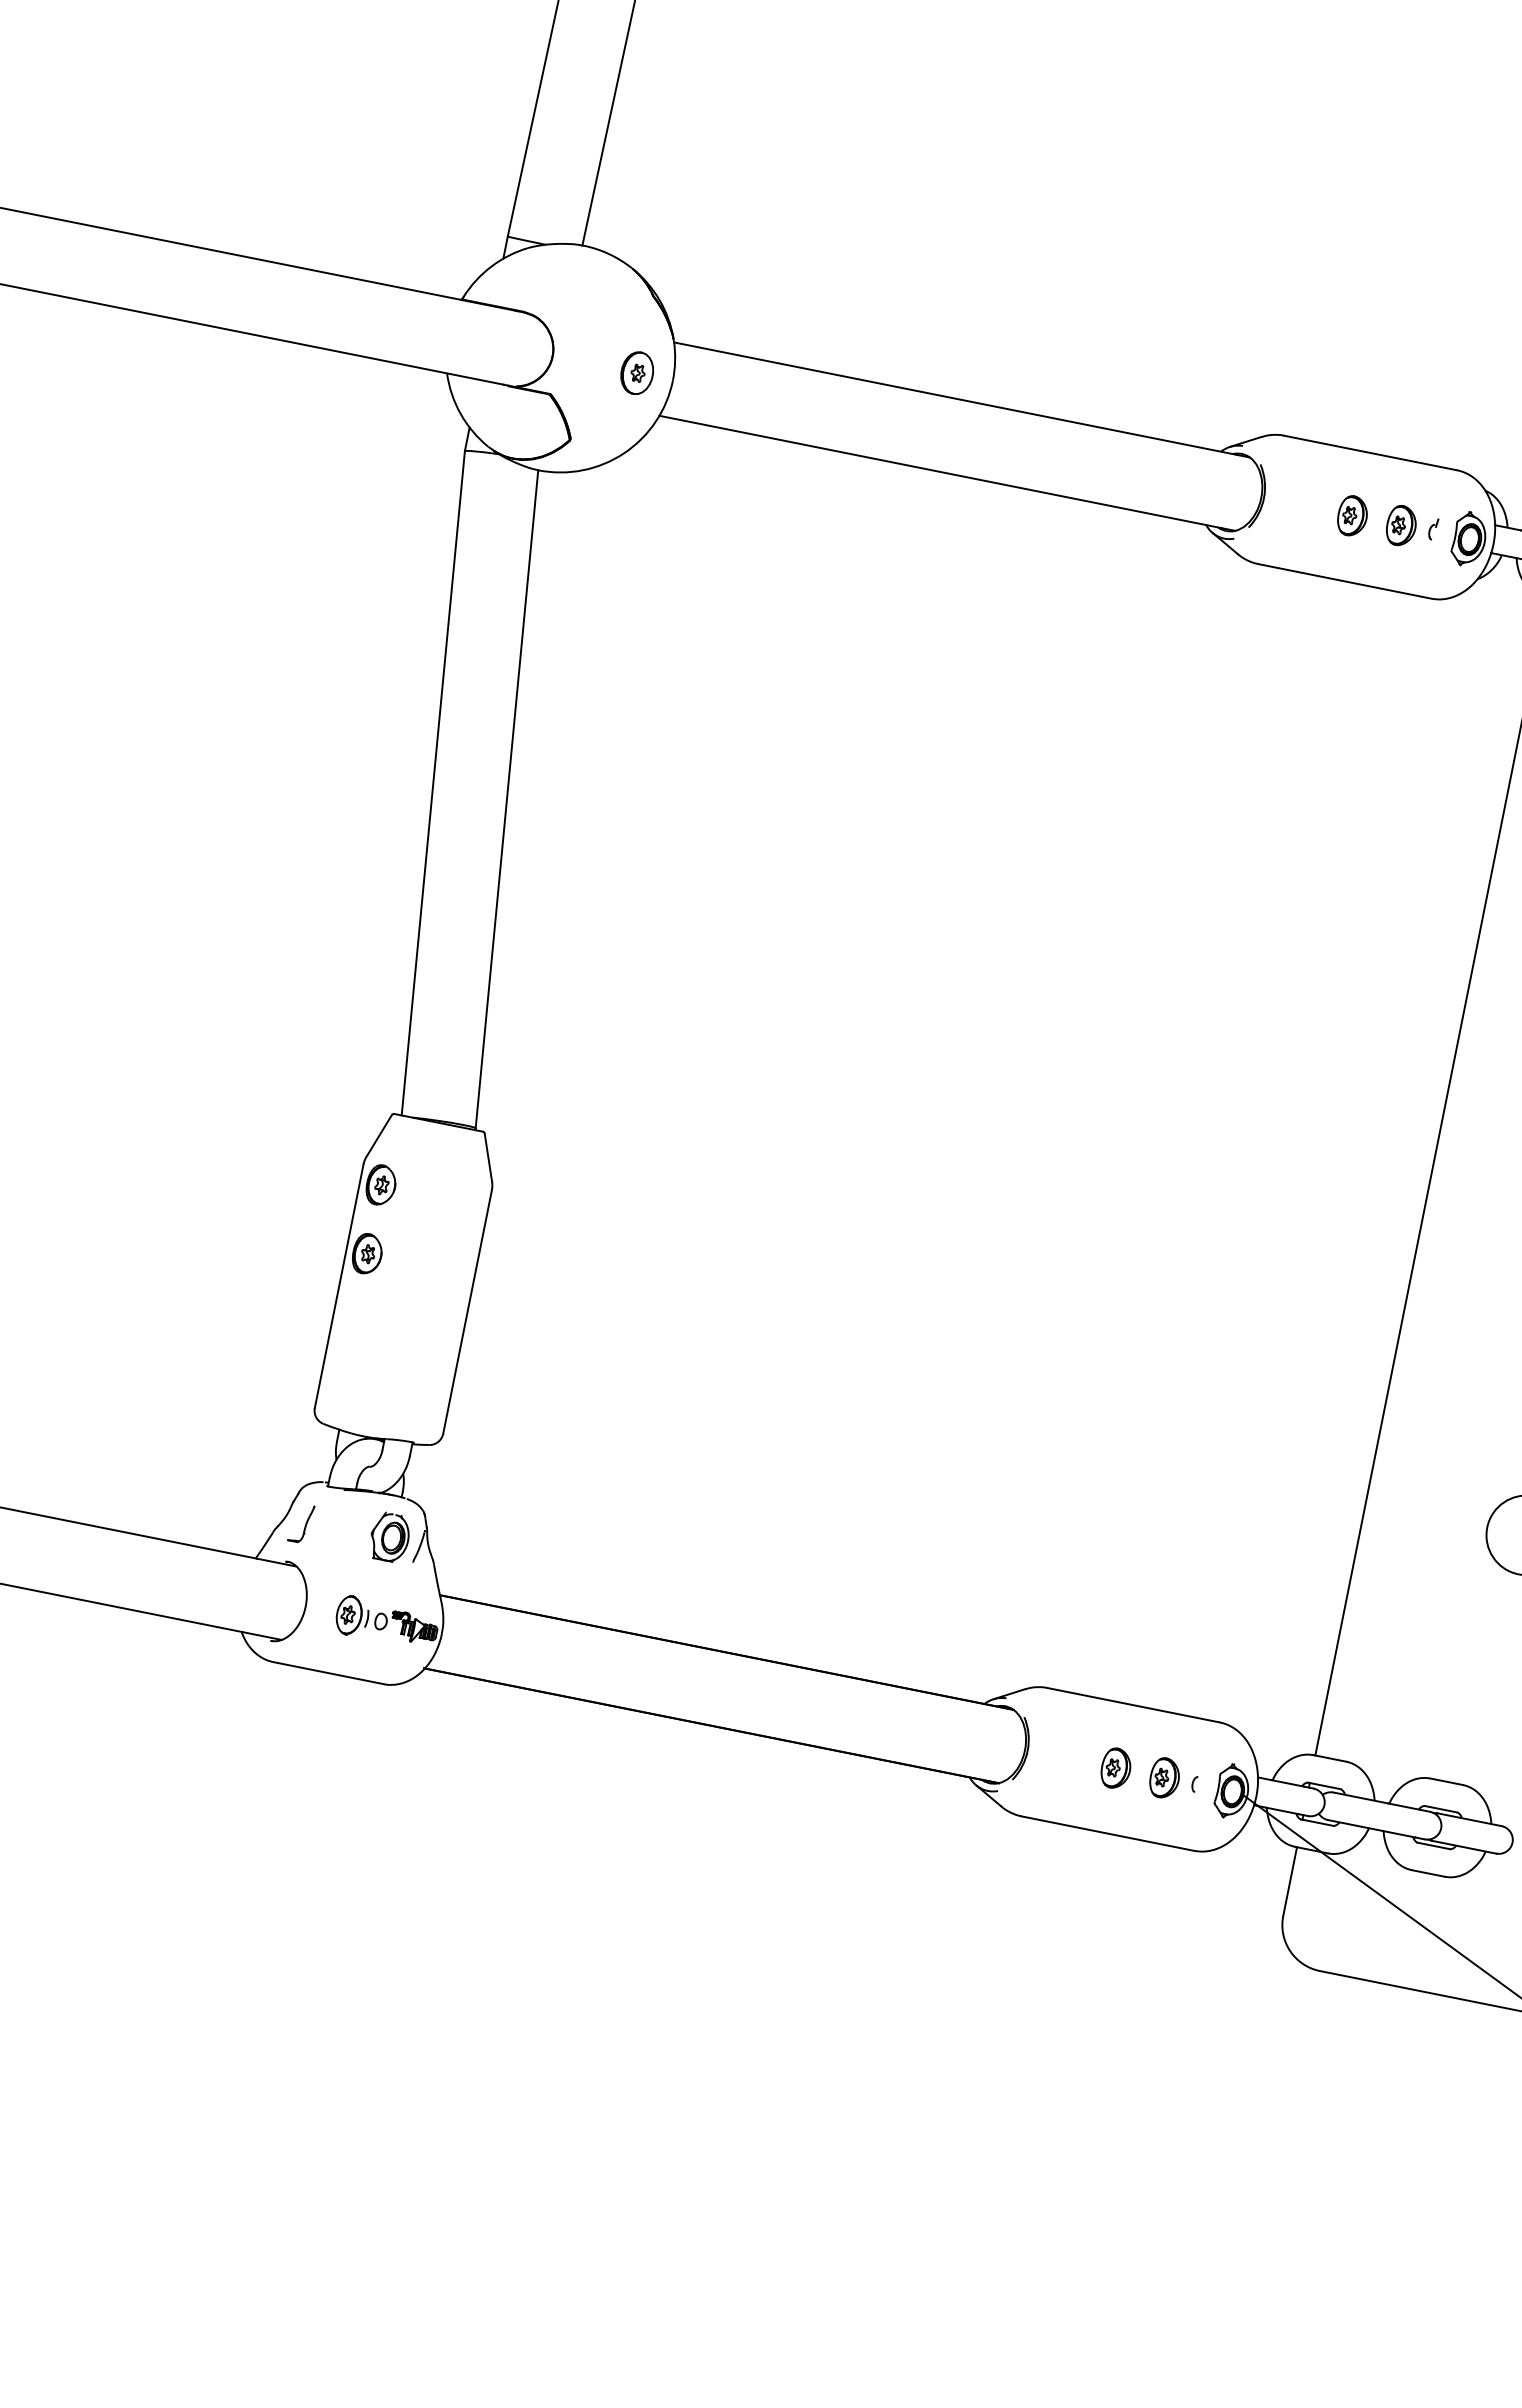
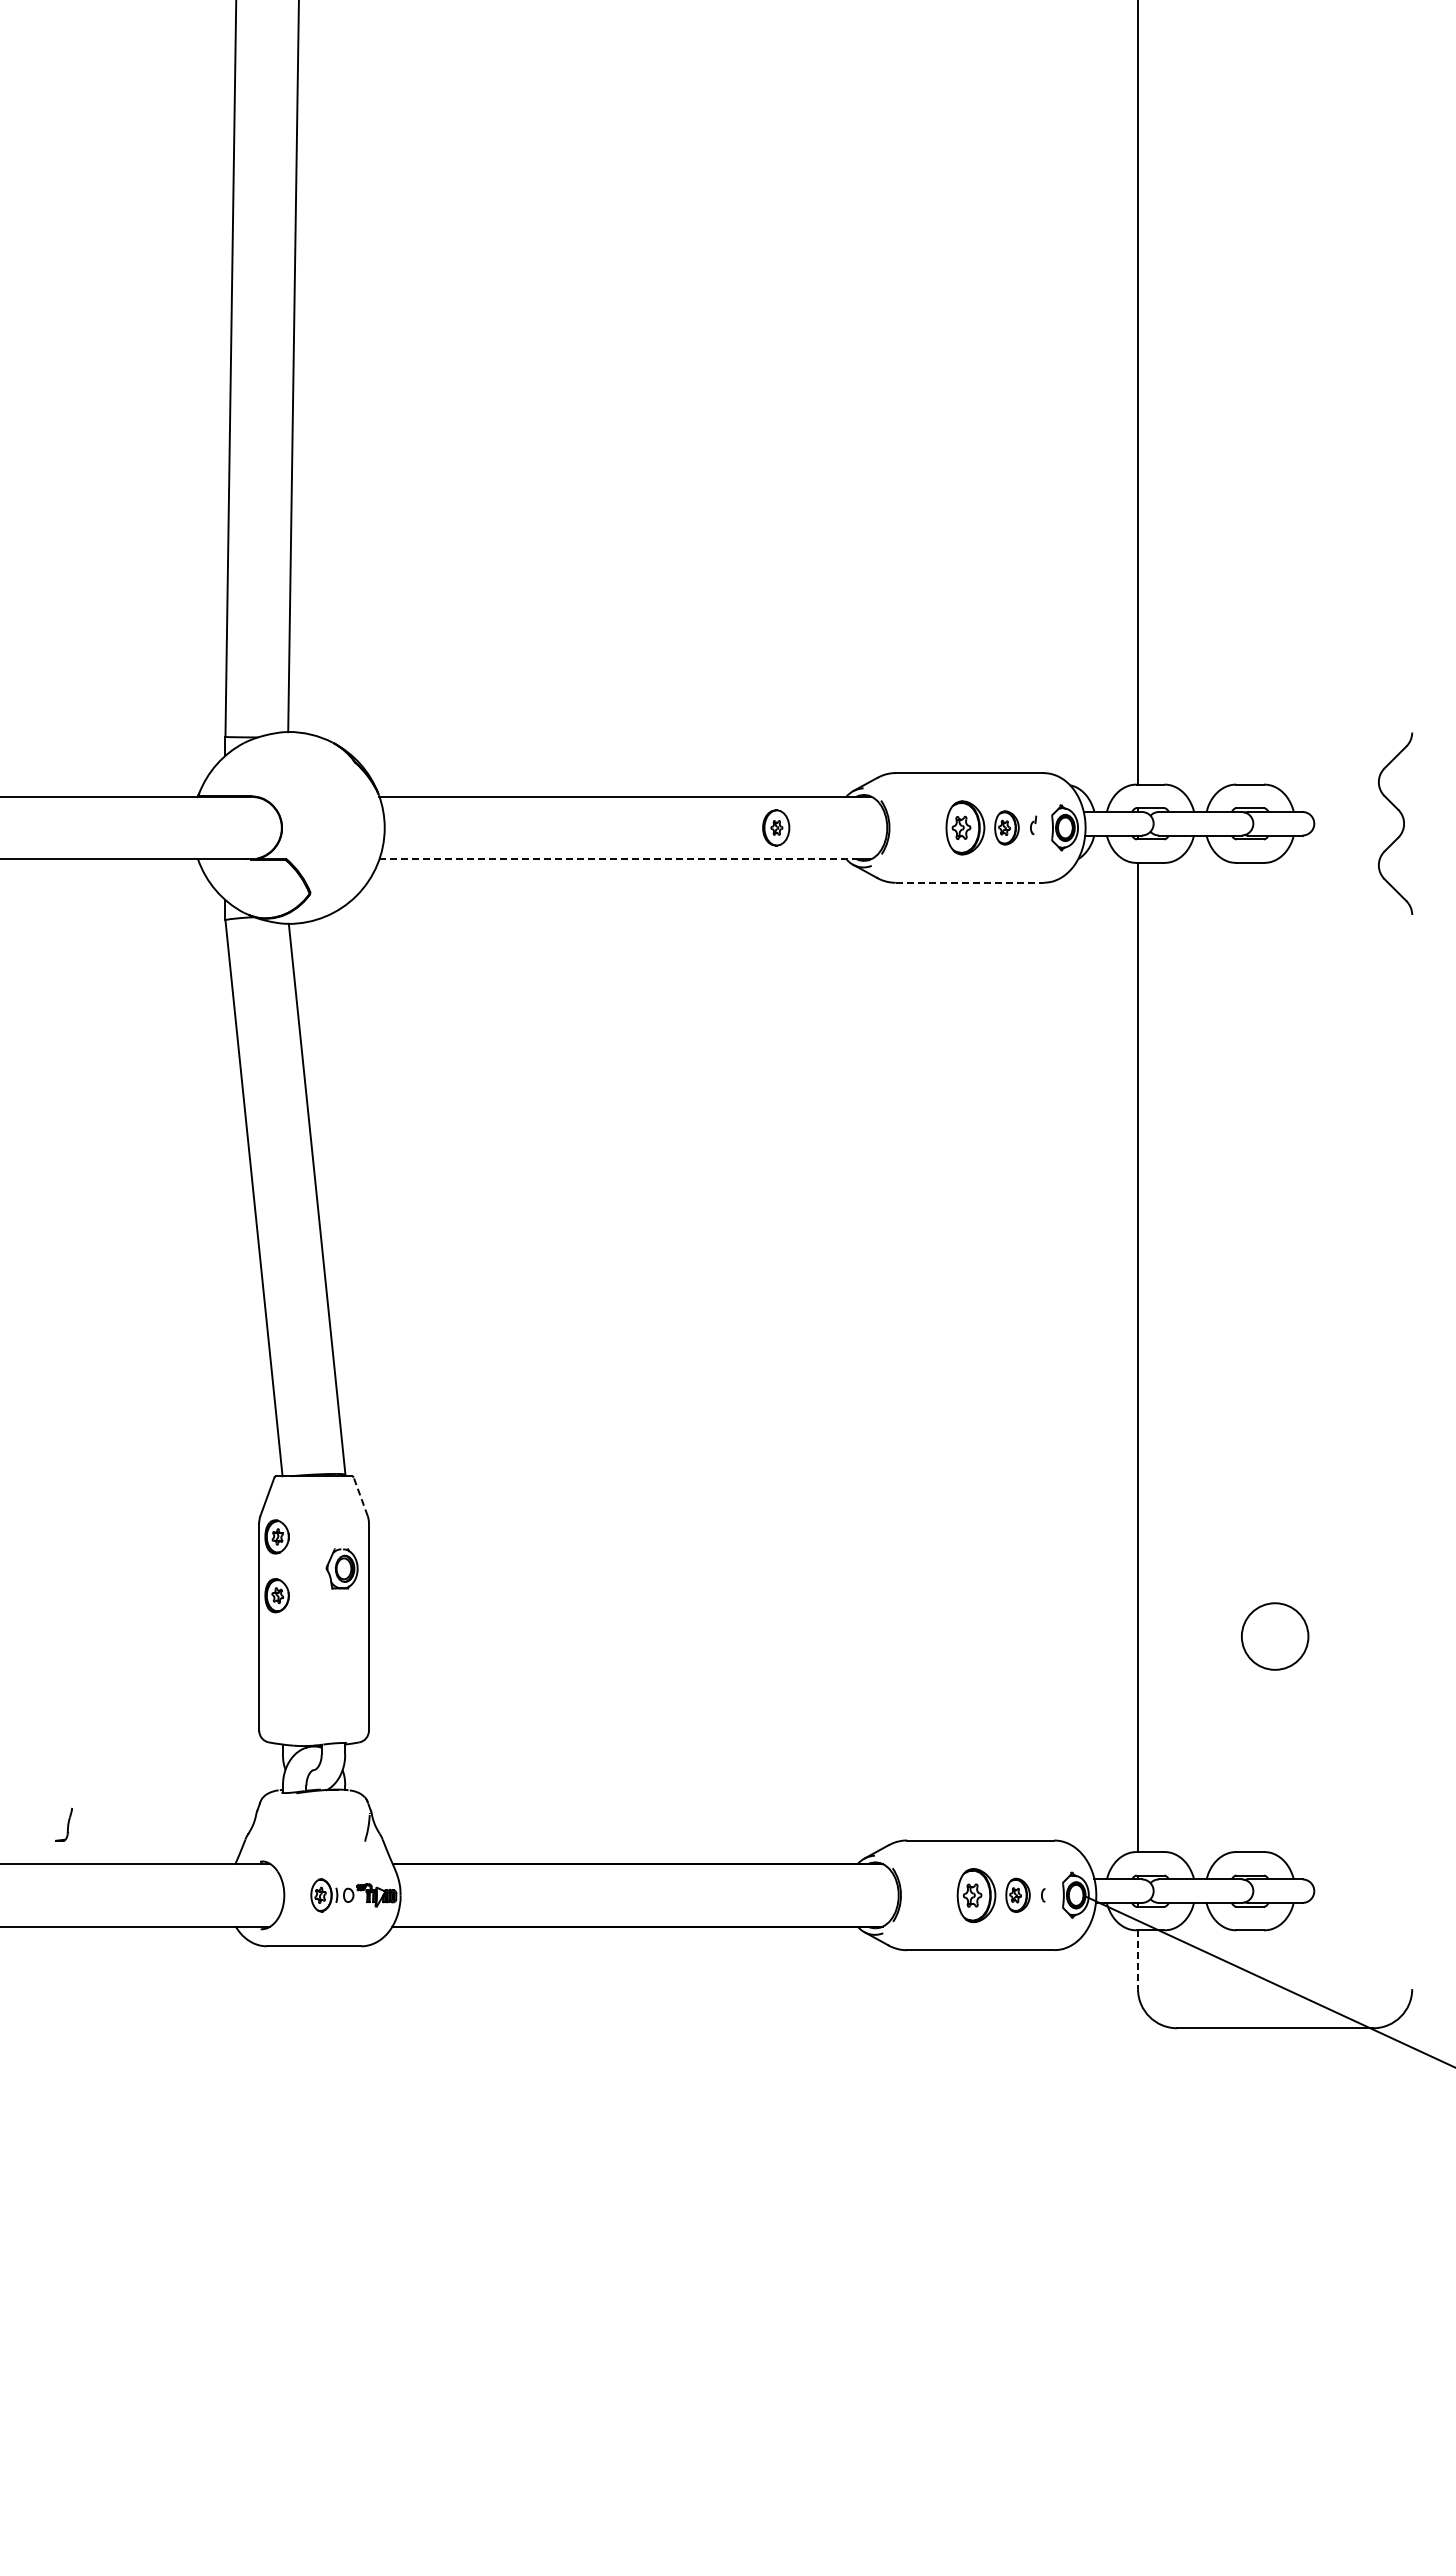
part: (637, 372) -> (776, 827), moved
line: (941, 472) -> (620, 859), solid -> dashed
part: (1351, 515) -> (964, 827), size x1.6
line: (1344, 581) -> (969, 882), solid -> dashed
line: (488, 1157) -> (360, 1496), solid -> dashed
part: (300, 1522) -> (63, 1824), moved
part: (389, 1536) -> (341, 1568), moved
part: (1116, 1767) -> (976, 1894), size x1.6
line: (1290, 1882) -> (1138, 1960), solid -> dashed

